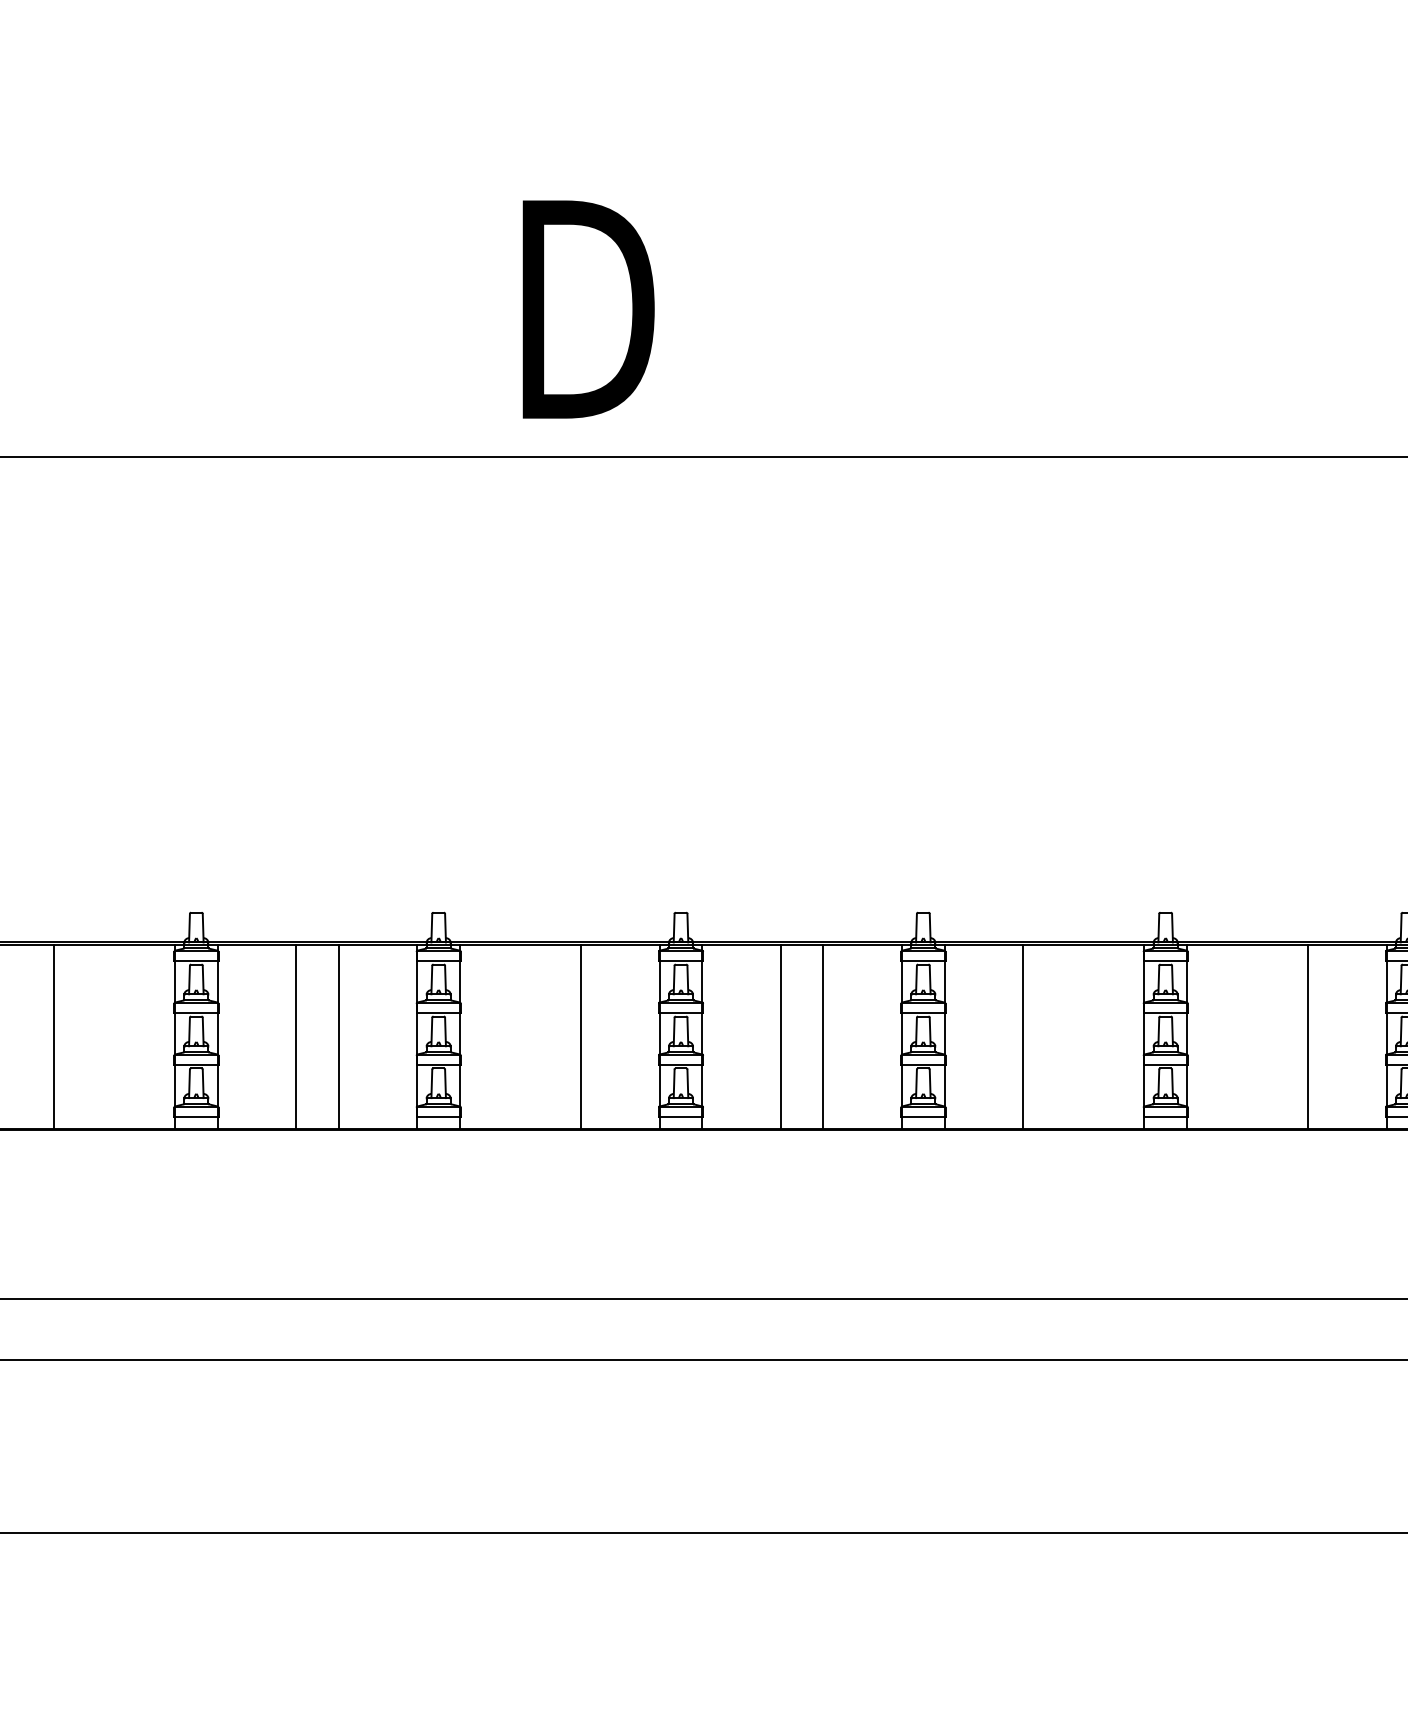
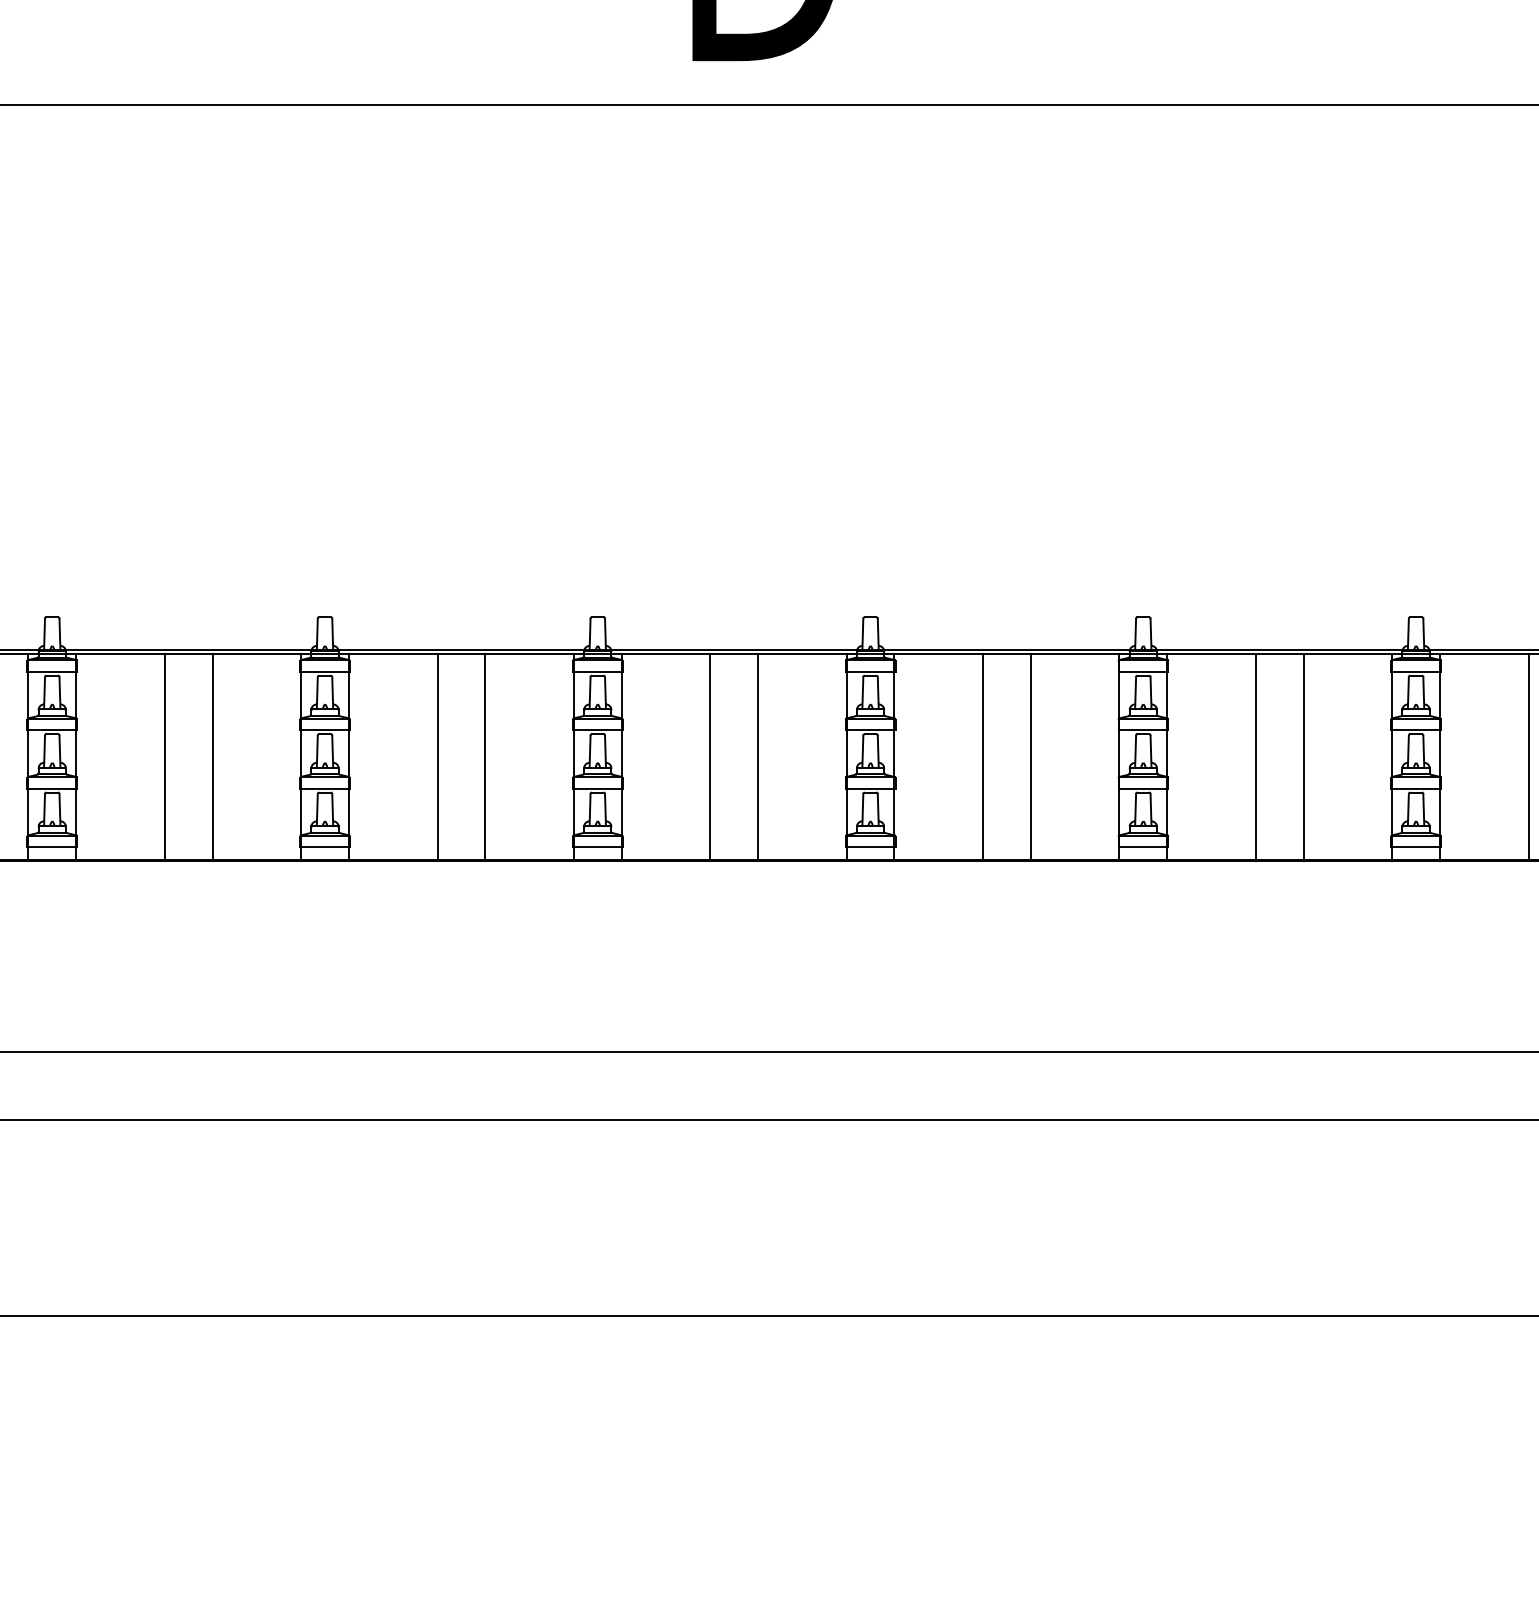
line: (96, 1036) -> (212, 756), added
line: (538, 1036) -> (710, 756), added
line: (1065, 1036) -> (1303, 756), added
line: (1265, 1036) -> (1528, 756), added

